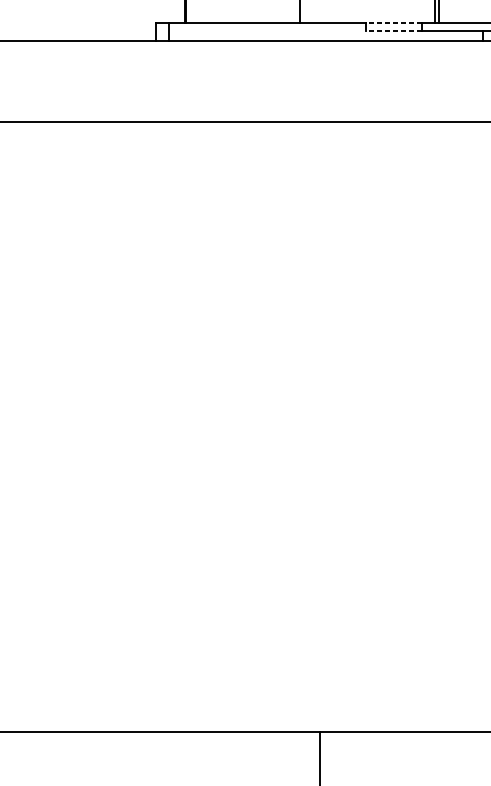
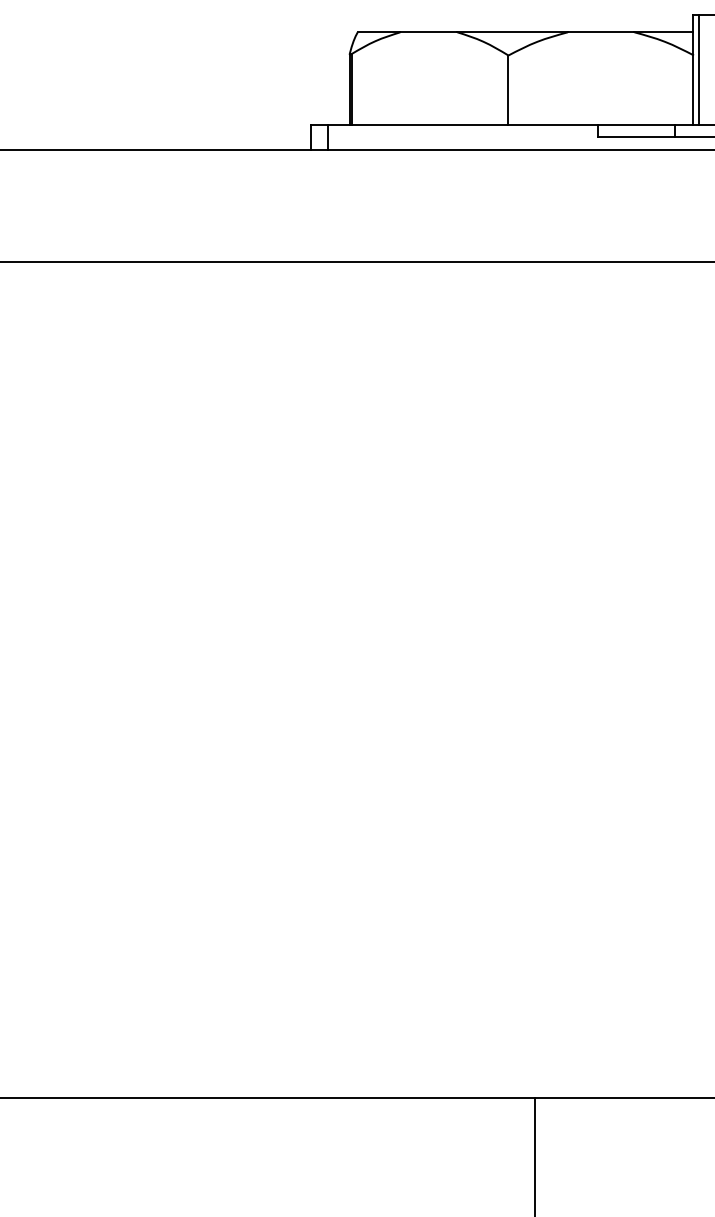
line: (393, 22) -> (636, 125), dashed -> solid
line: (393, 30) -> (636, 136), dashed -> solid

